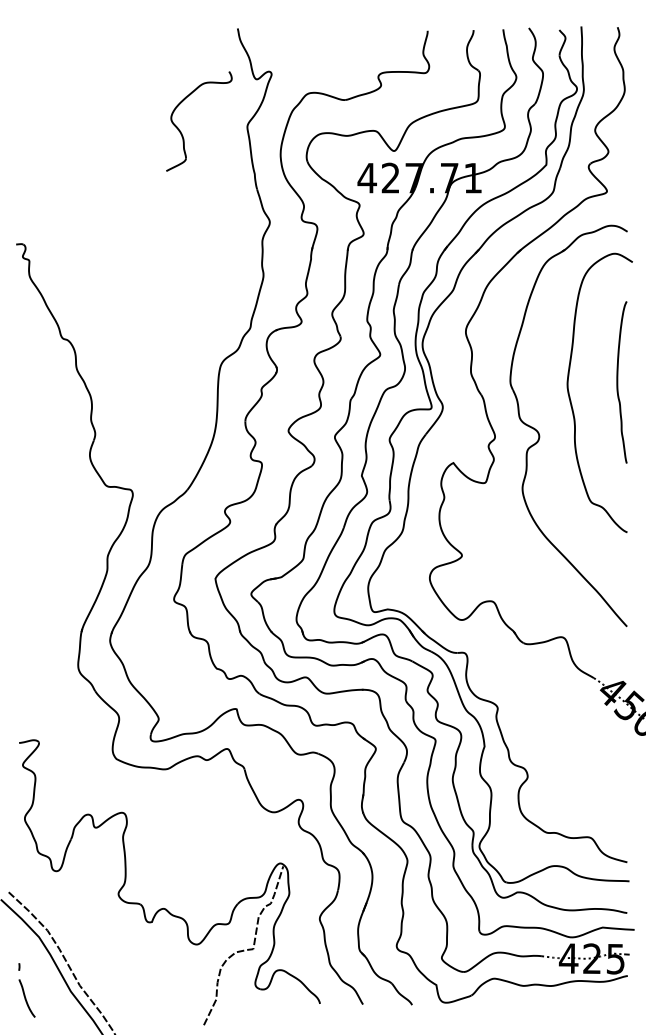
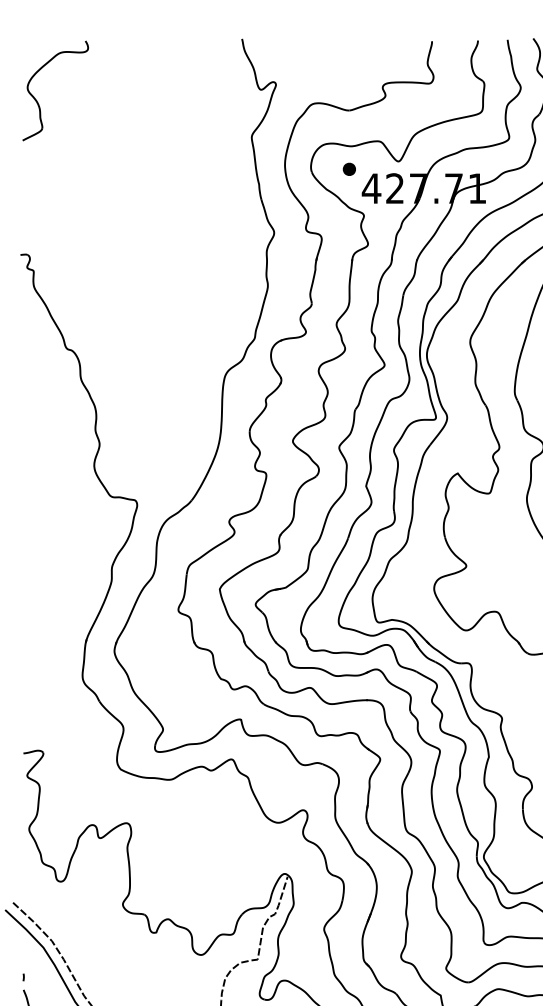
part: (181, 131) -> (37, 100), moved
part: (344, 158) -> (348, 168), added

